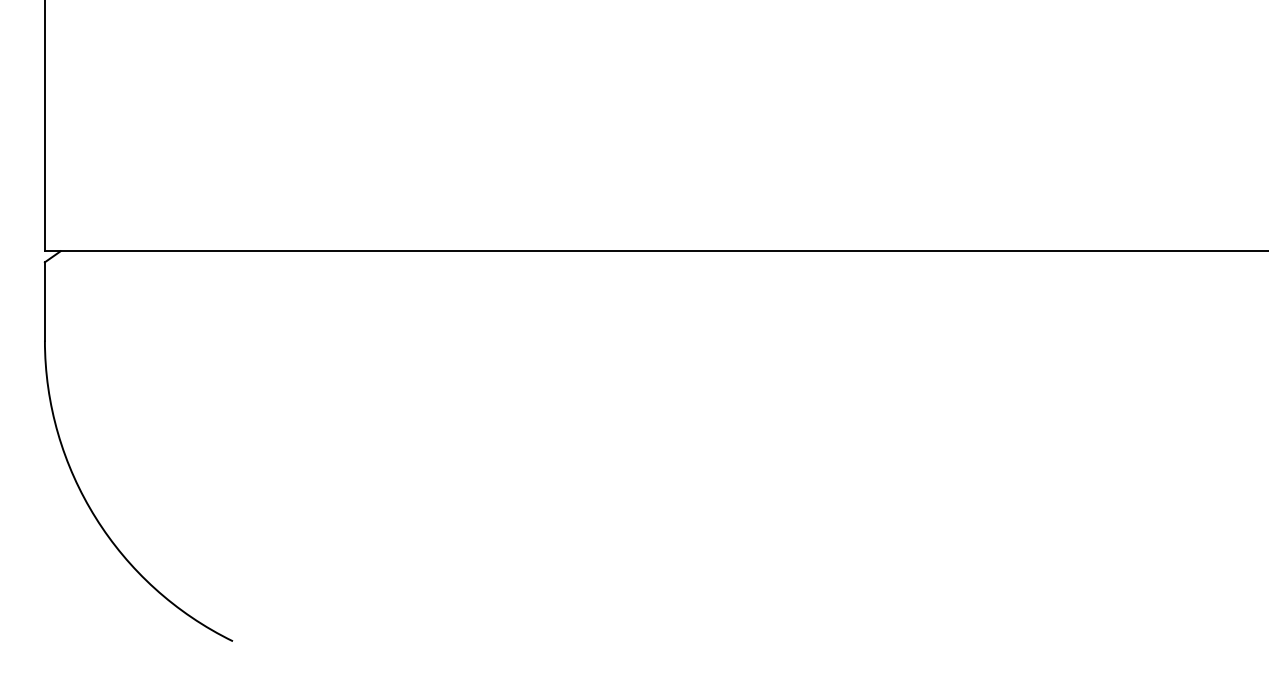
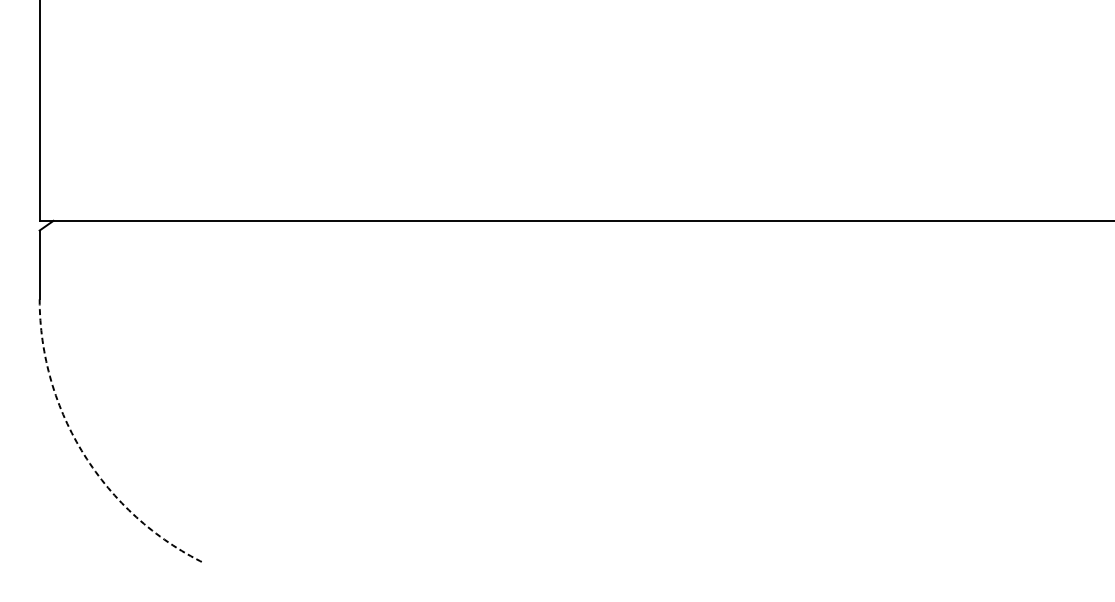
arc: (95, 517) -> (84, 454), solid -> dashed

